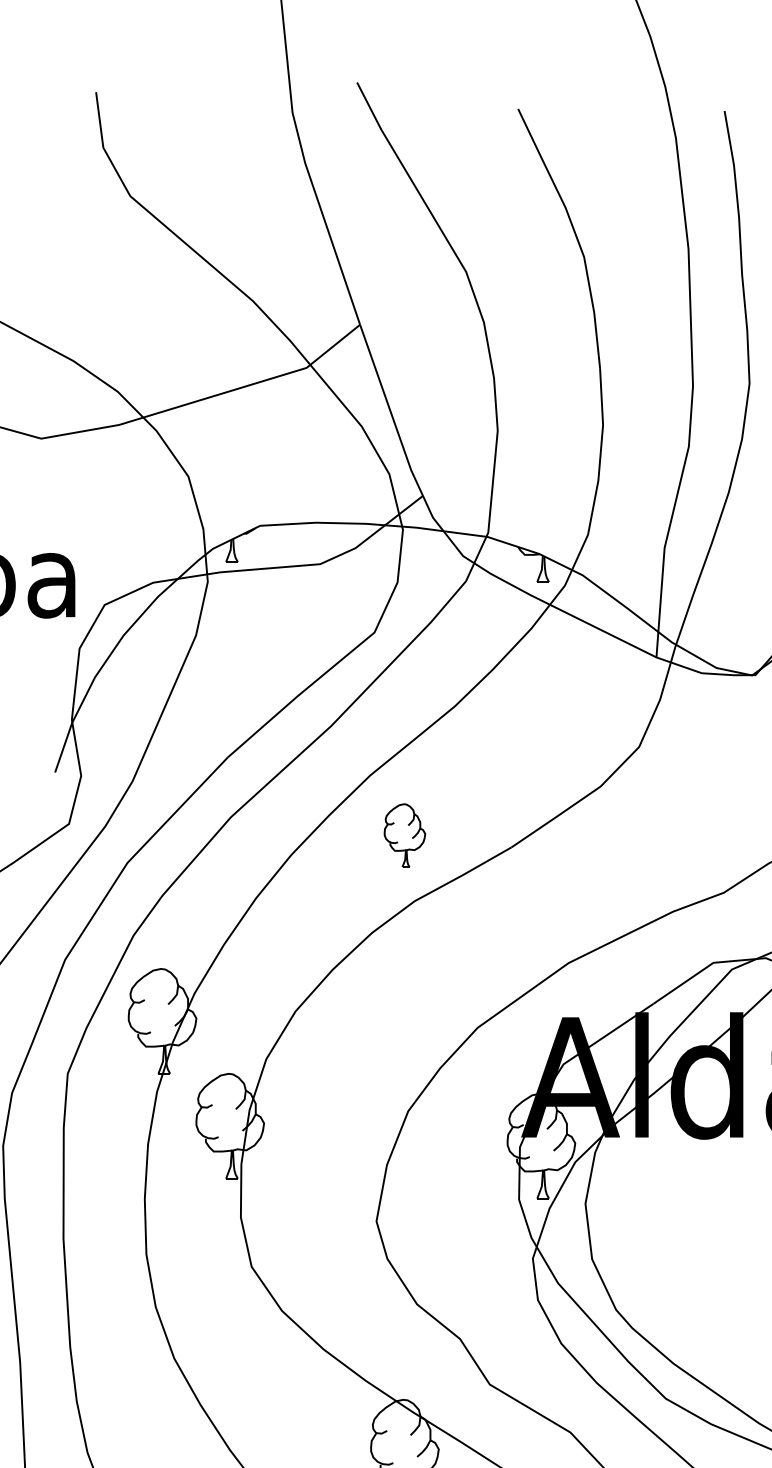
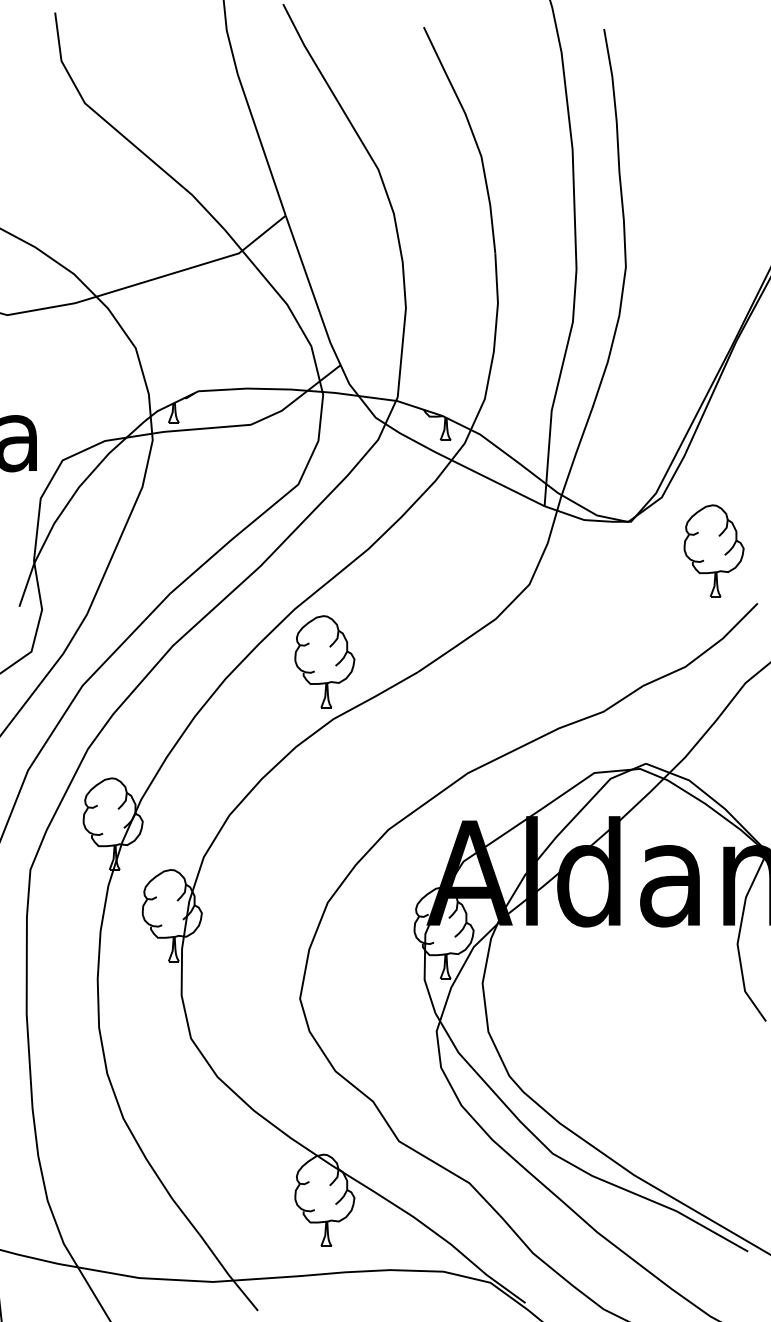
part: (404, 835) -> (324, 661), size x1.67

